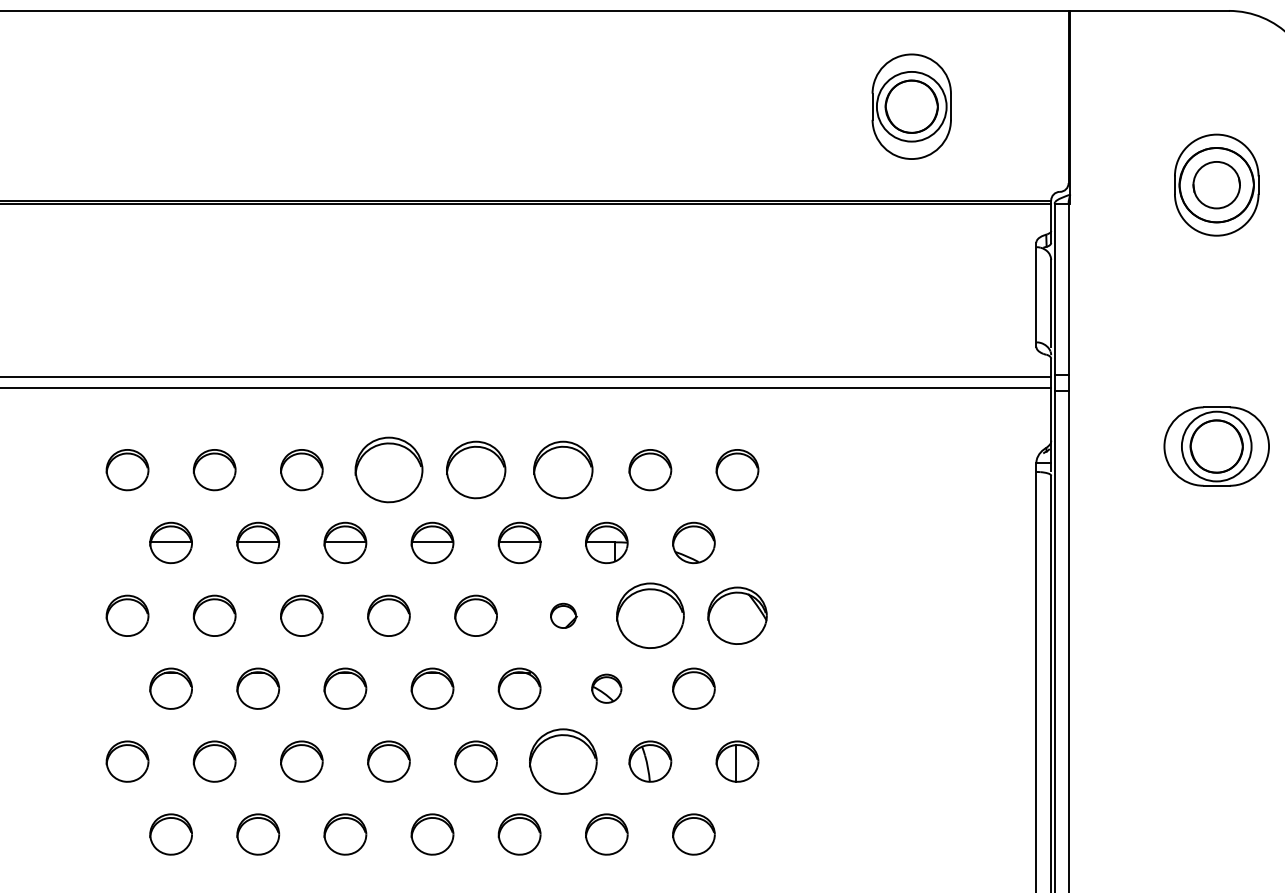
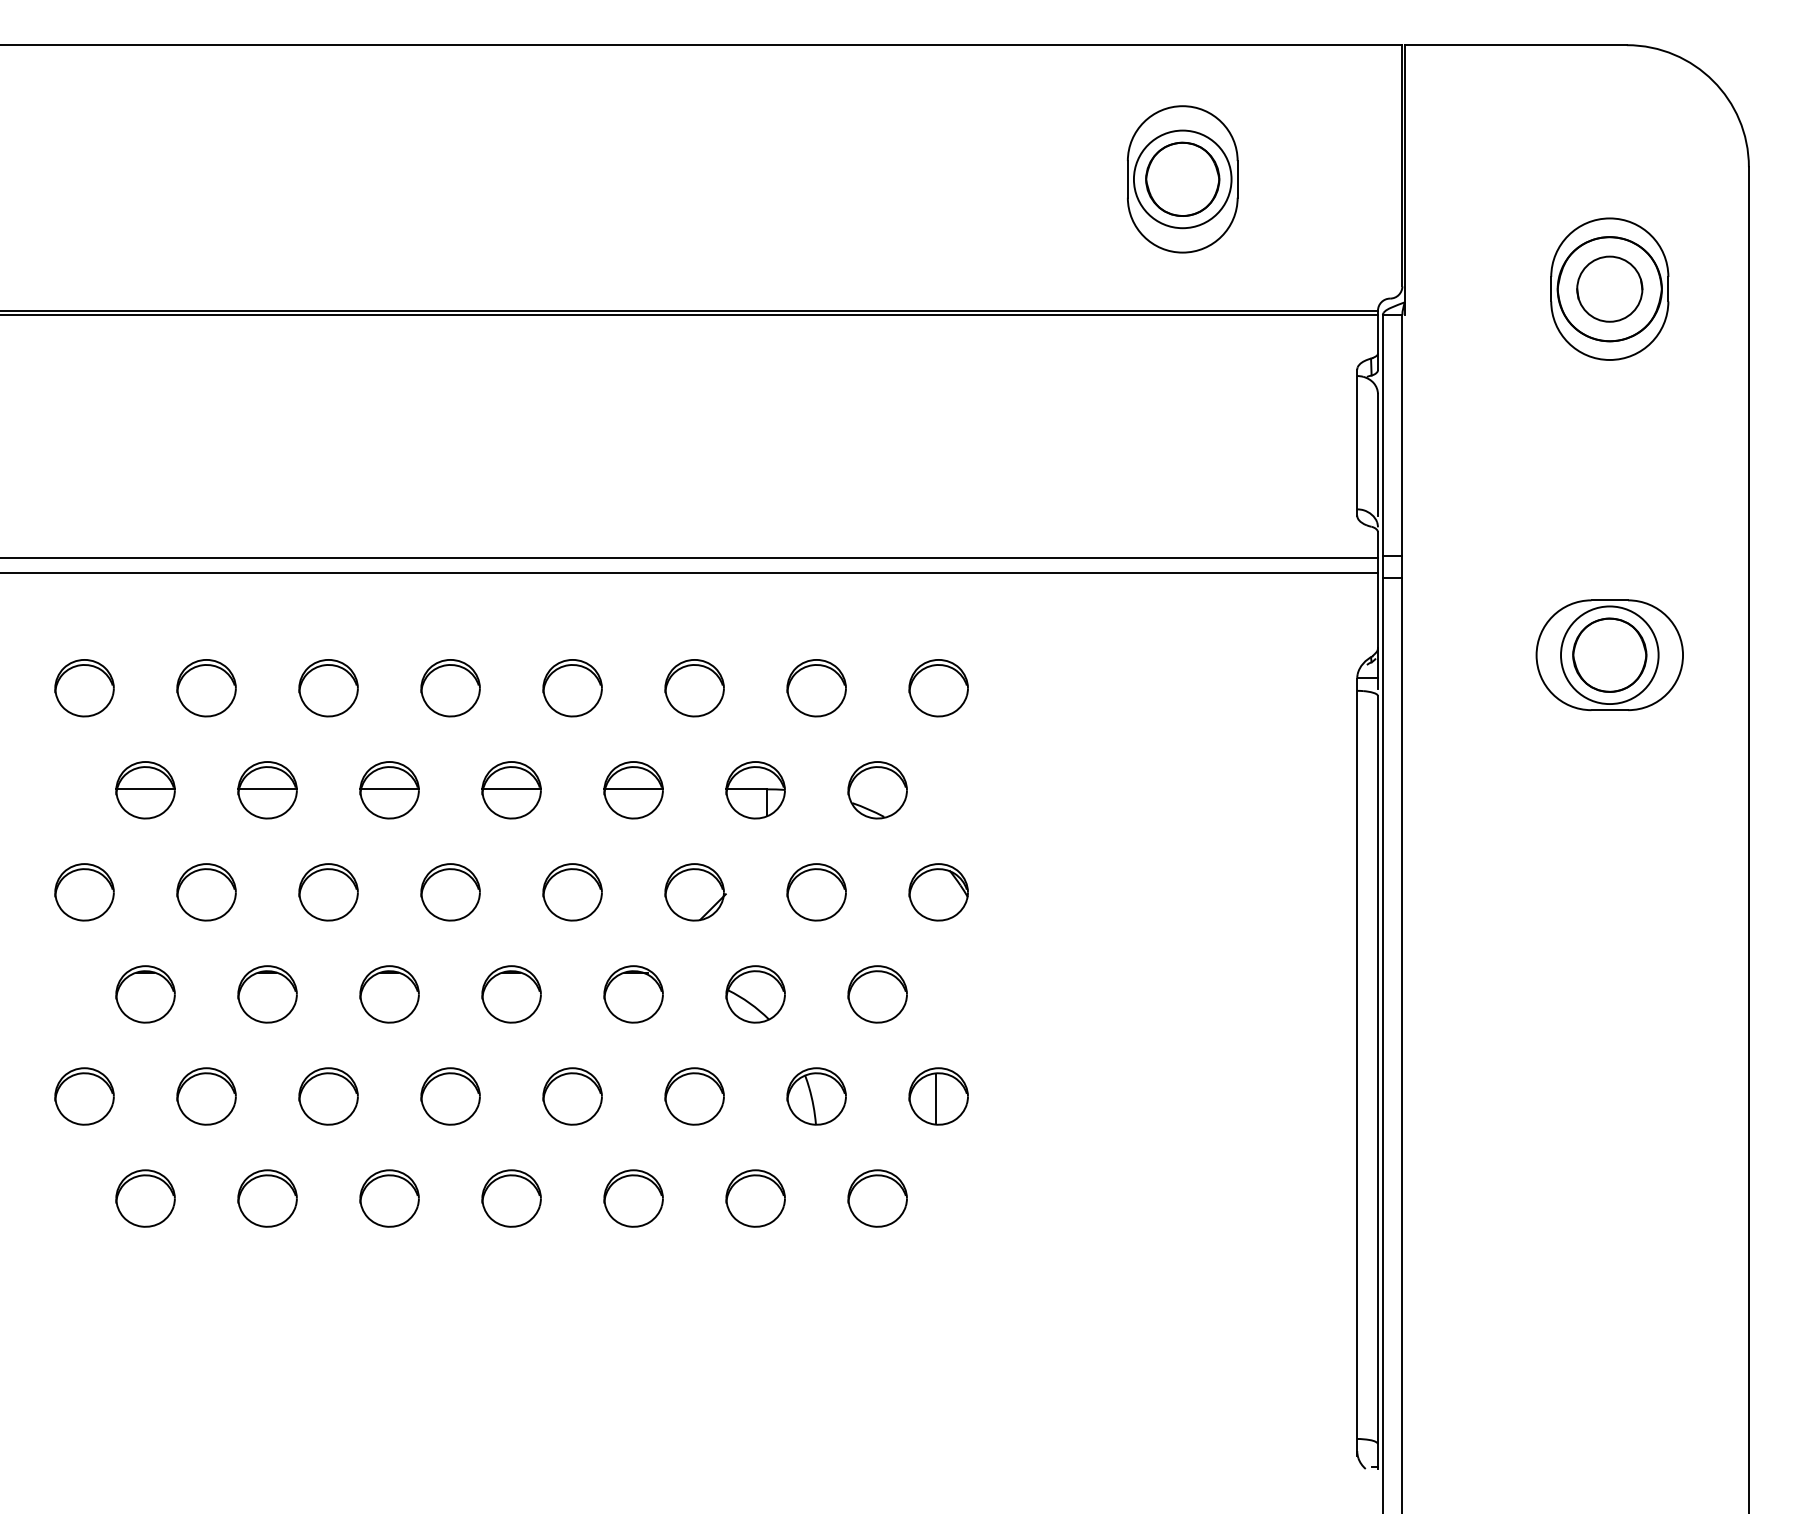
part: (388, 470) -> (450, 688), size x0.62
part: (476, 470) -> (572, 688), size x0.71
part: (563, 470) -> (694, 688), size x0.71
part: (563, 615) -> (695, 892), size x1.67
part: (650, 615) -> (816, 892), size x0.62
part: (737, 615) -> (938, 892), size x0.71
part: (606, 688) -> (755, 994), size x1.43
part: (563, 761) -> (694, 1096), size x0.62

